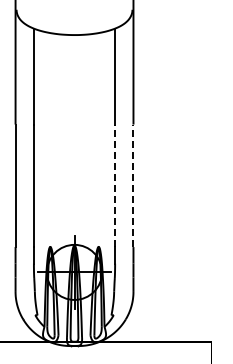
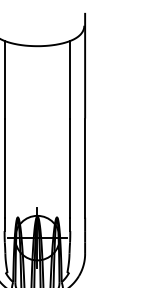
line: (133, 185) -> (85, 167), dashed -> solid
line: (115, 186) -> (70, 168), dashed -> solid

